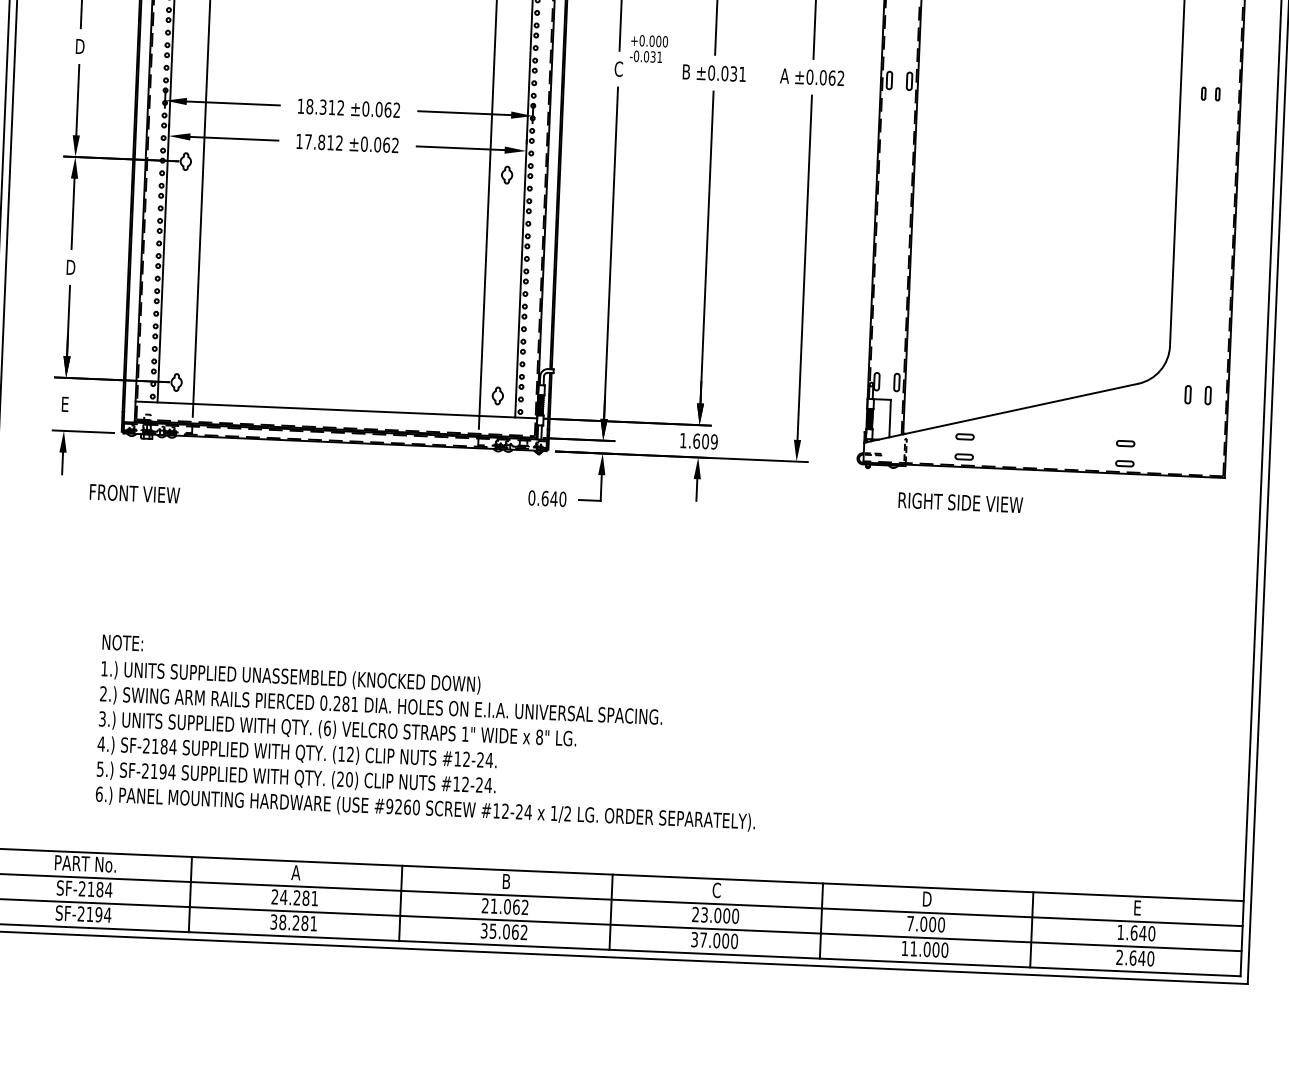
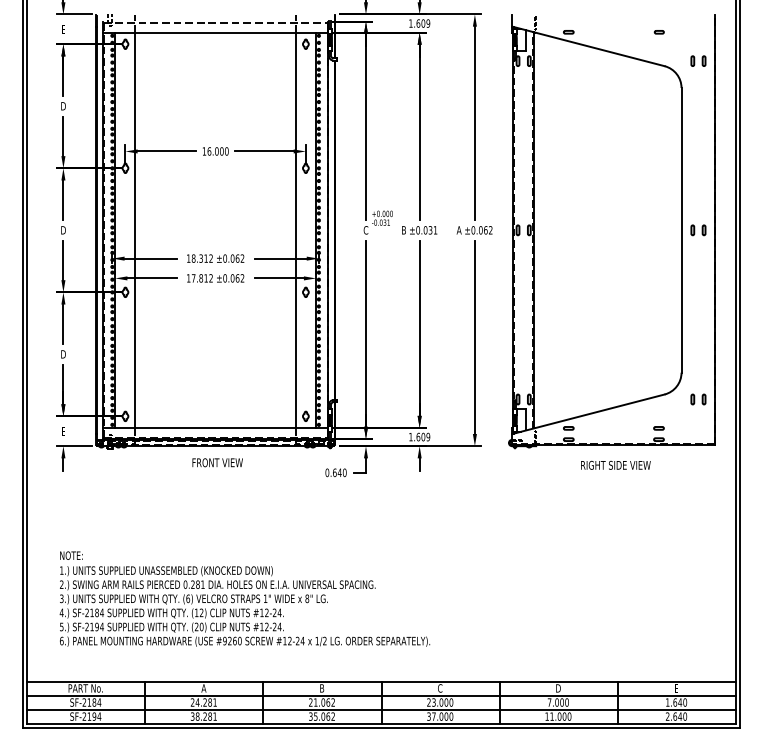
part: (1210, 94) -> (698, 230), size x1.43
text: (134, 493) -> (217, 462), moved
text: (960, 501) -> (615, 464), moved
text: (427, 732) -> (244, 598), moved

